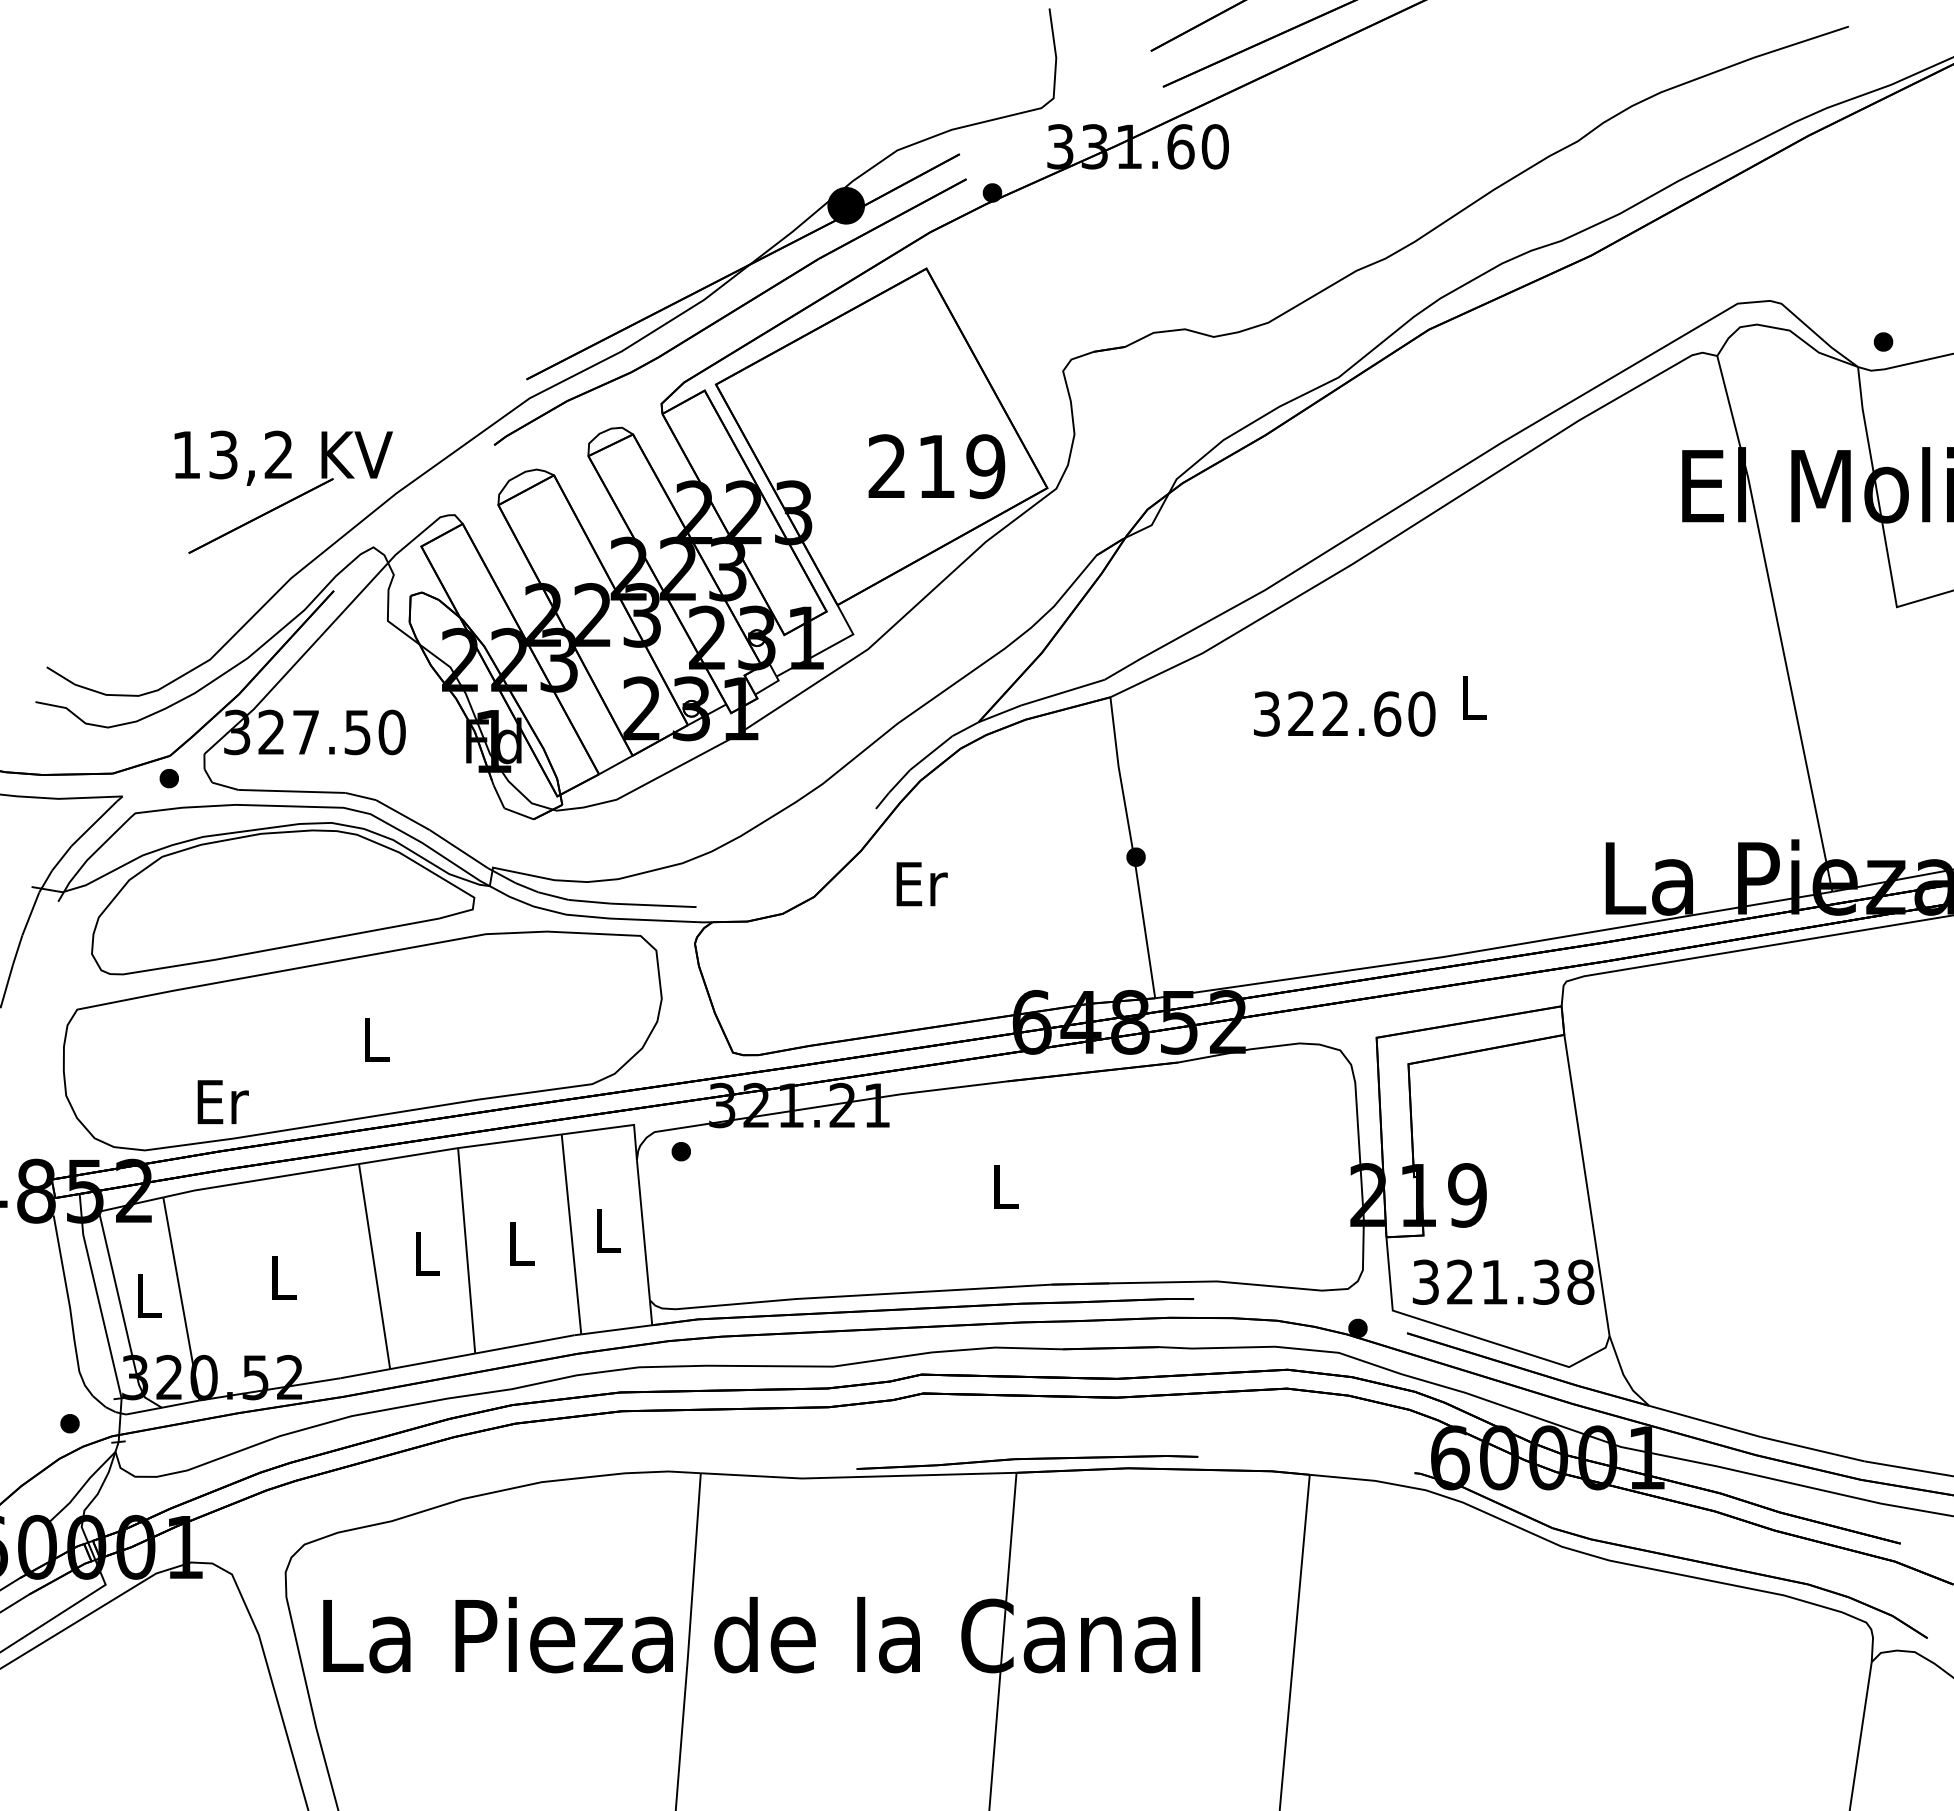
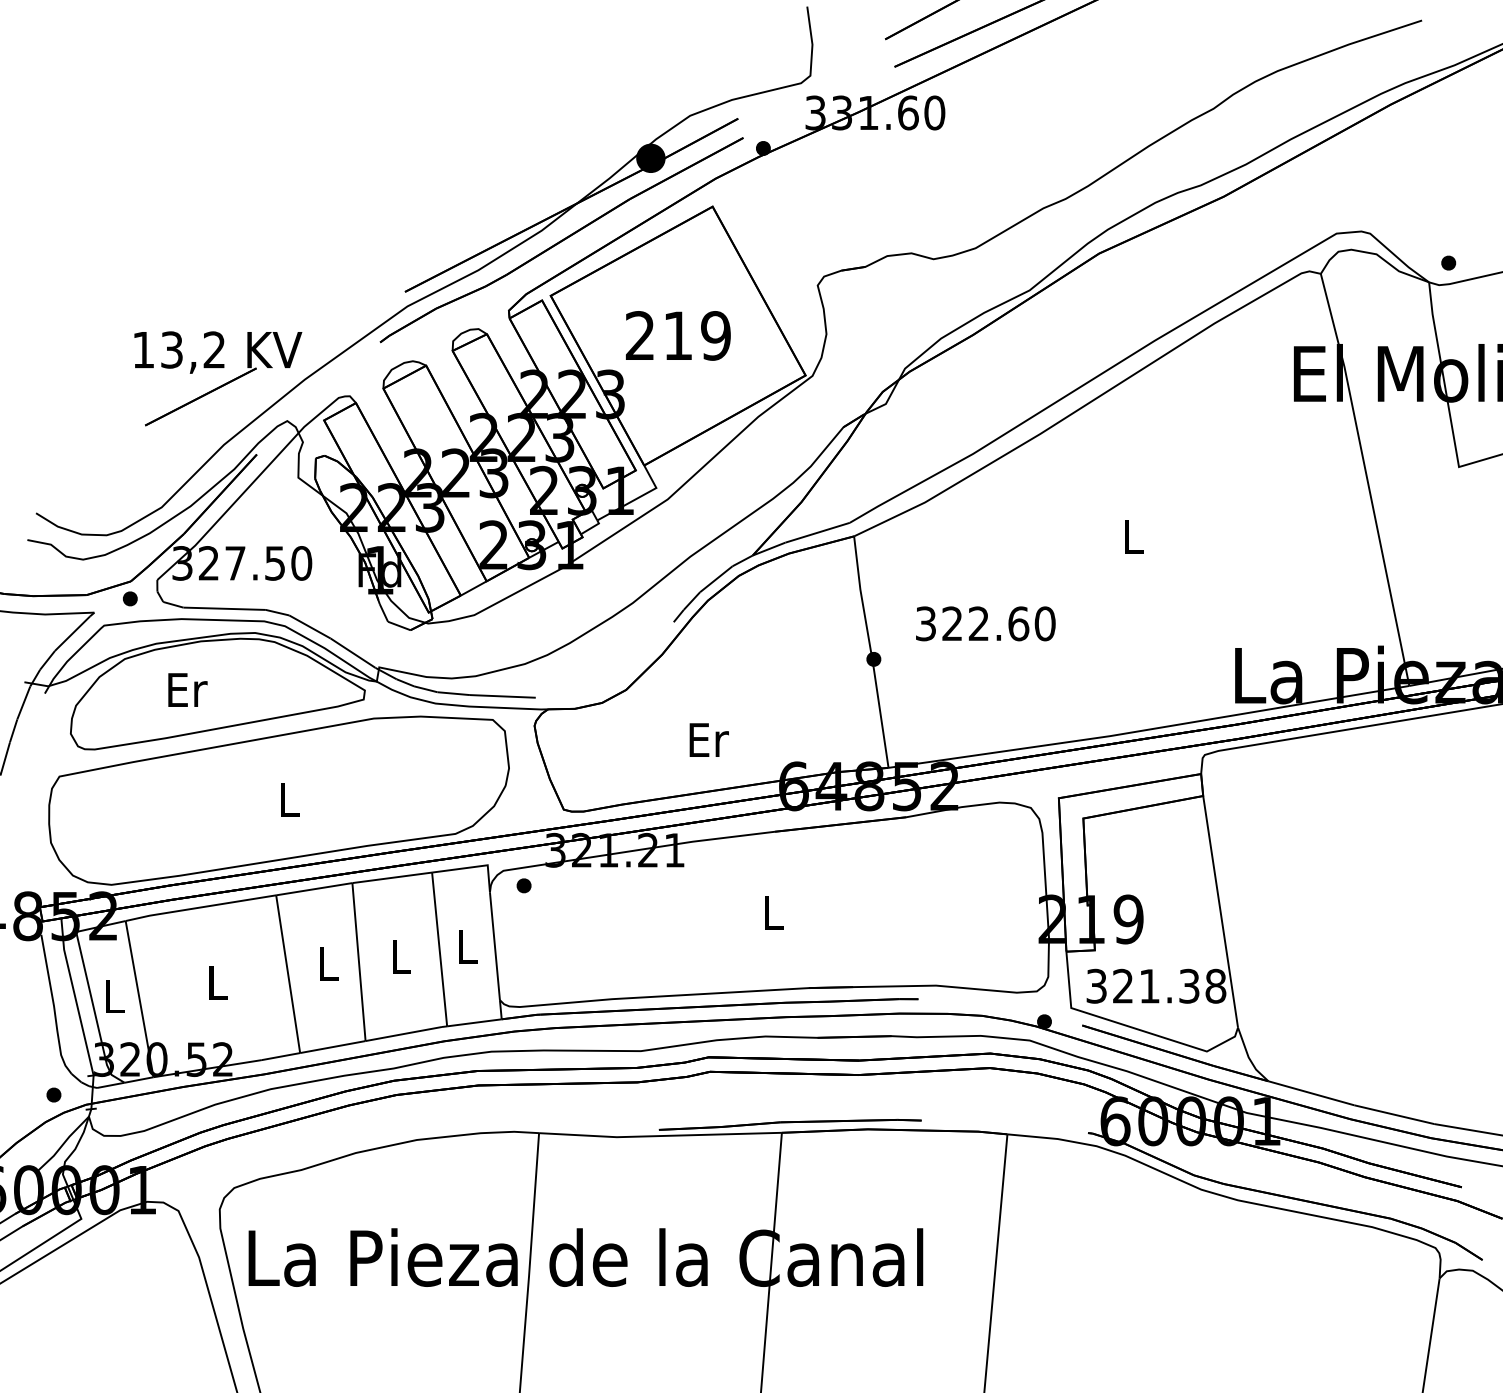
text: (936, 466) -> (678, 335), moved
text: (1344, 713) -> (985, 623), moved
text: (921, 884) -> (708, 740), moved
text: (222, 1102) -> (187, 690), moved

